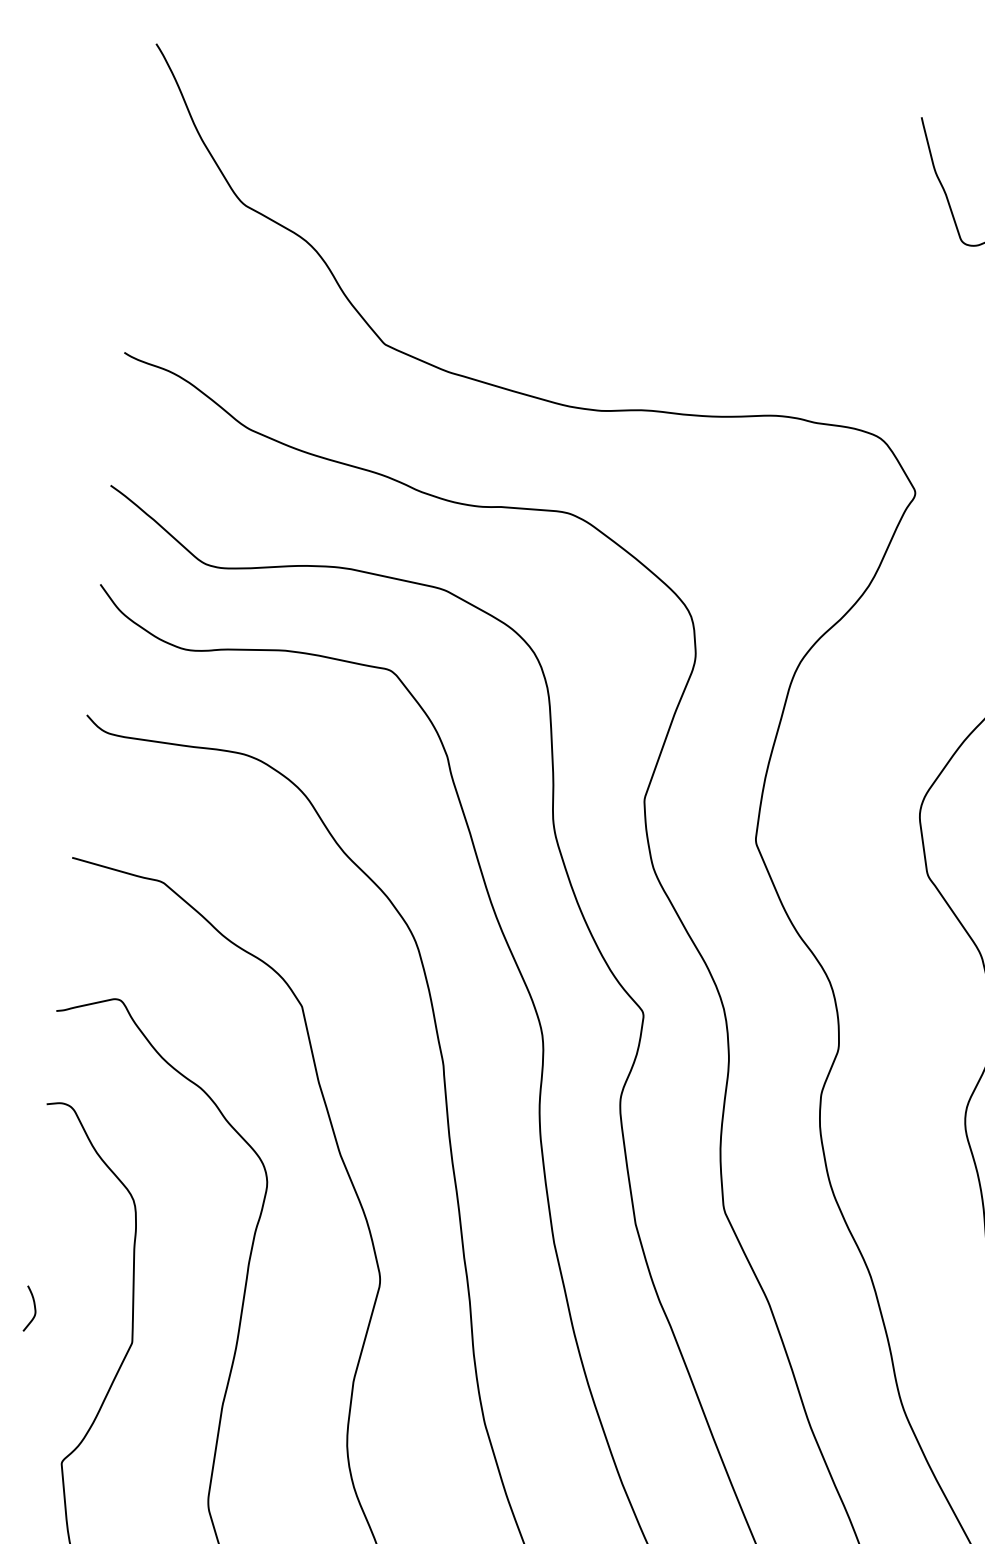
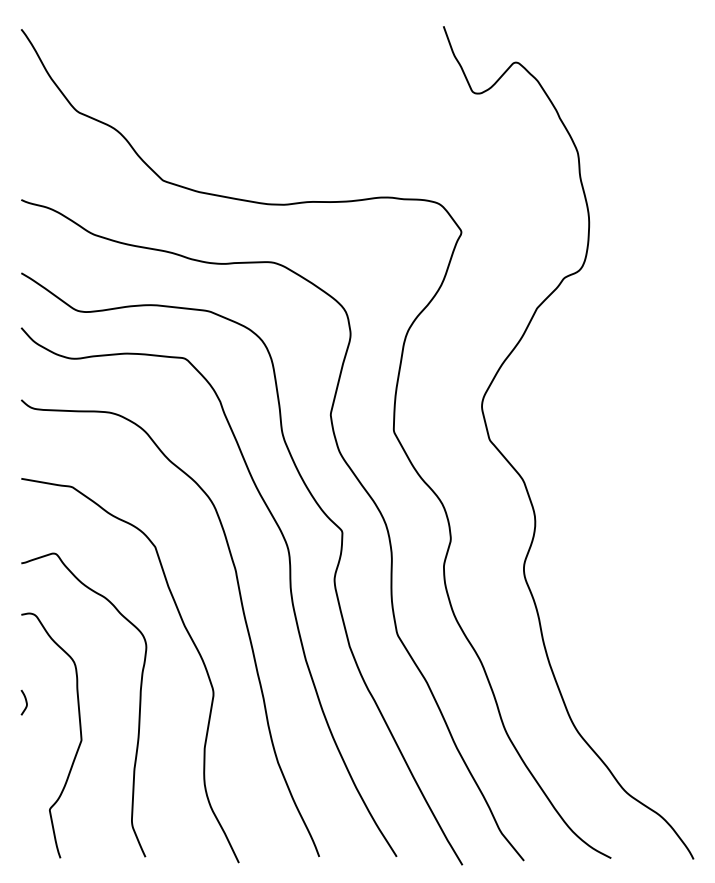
curve: (33, 1308) -> (25, 702), moved

